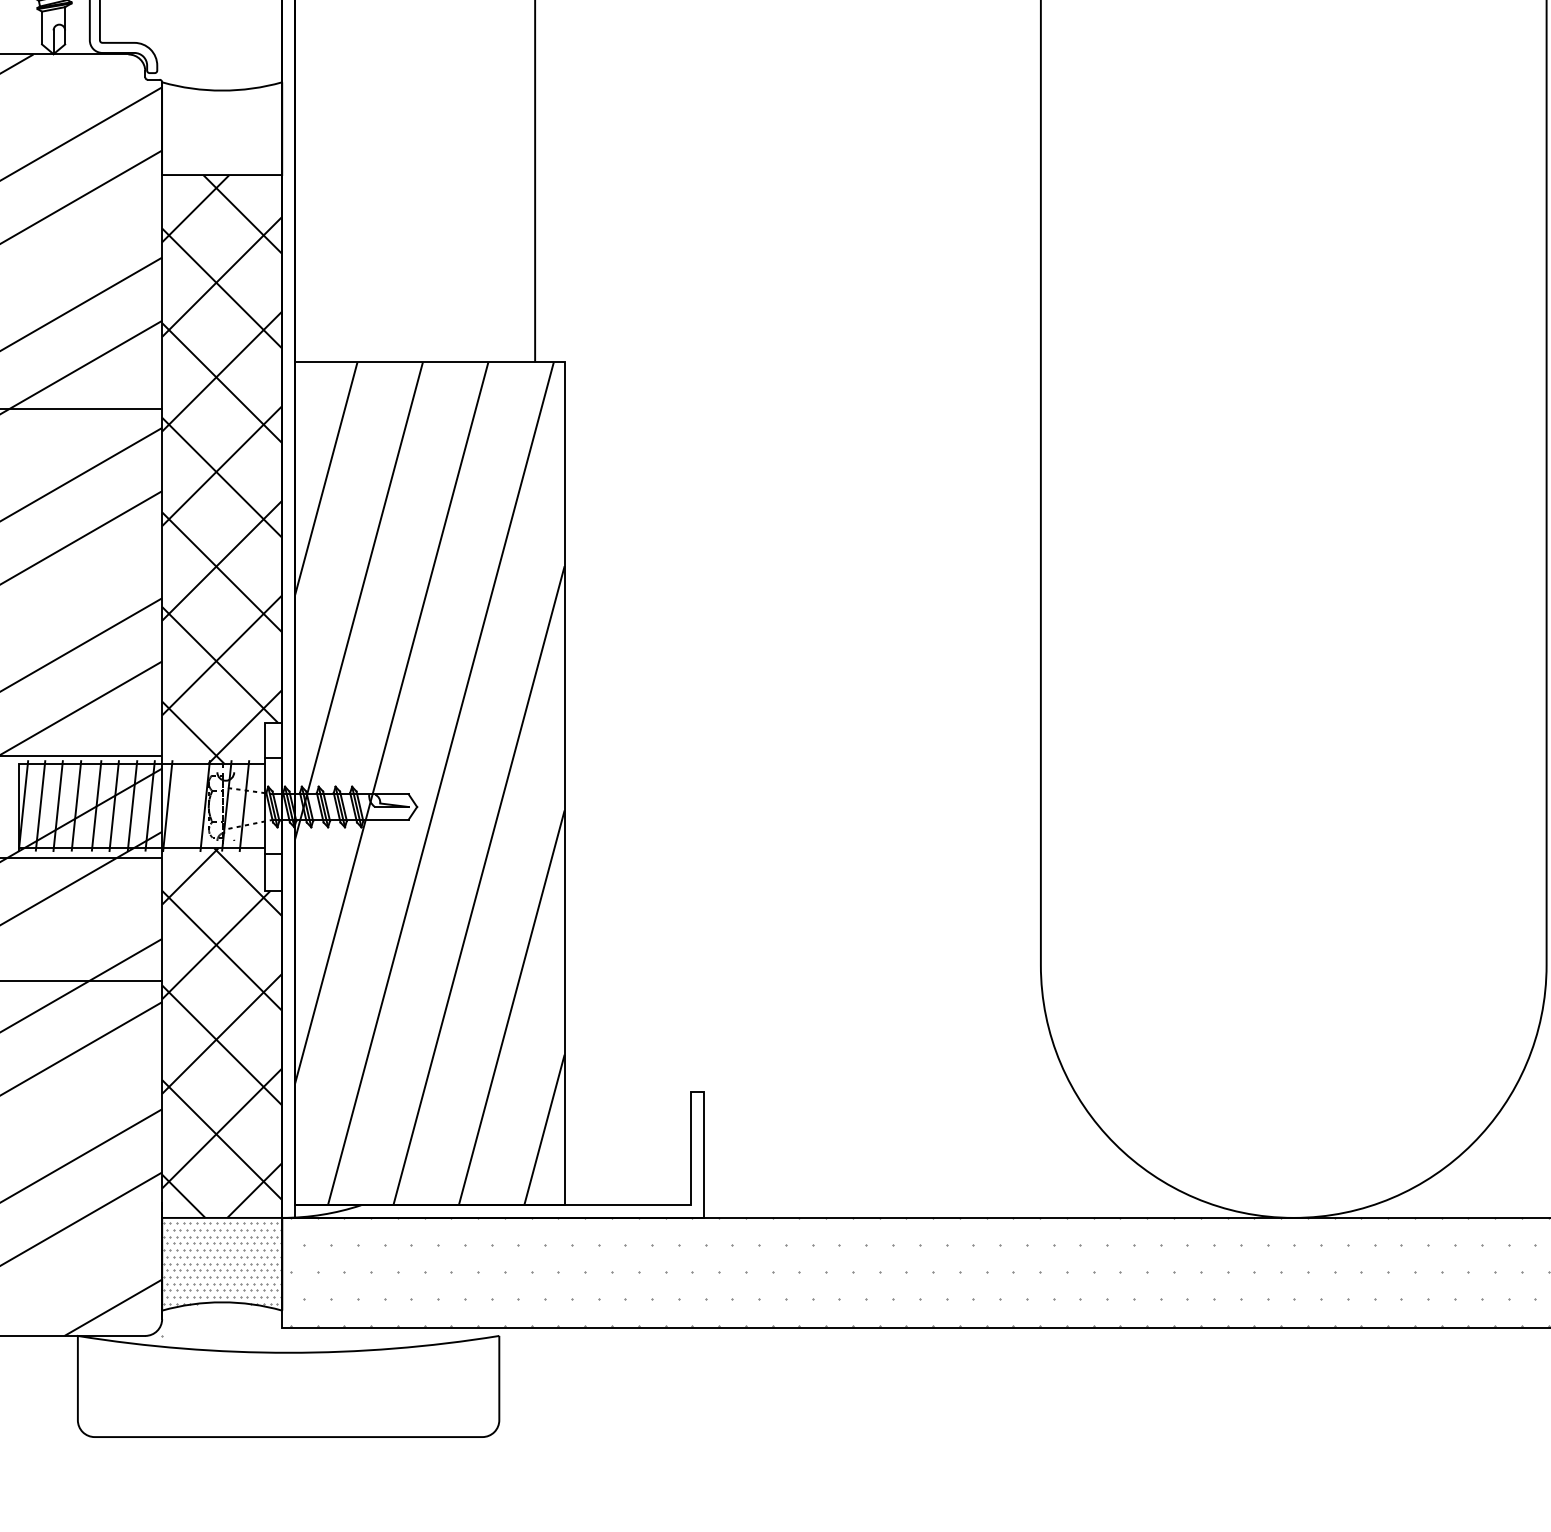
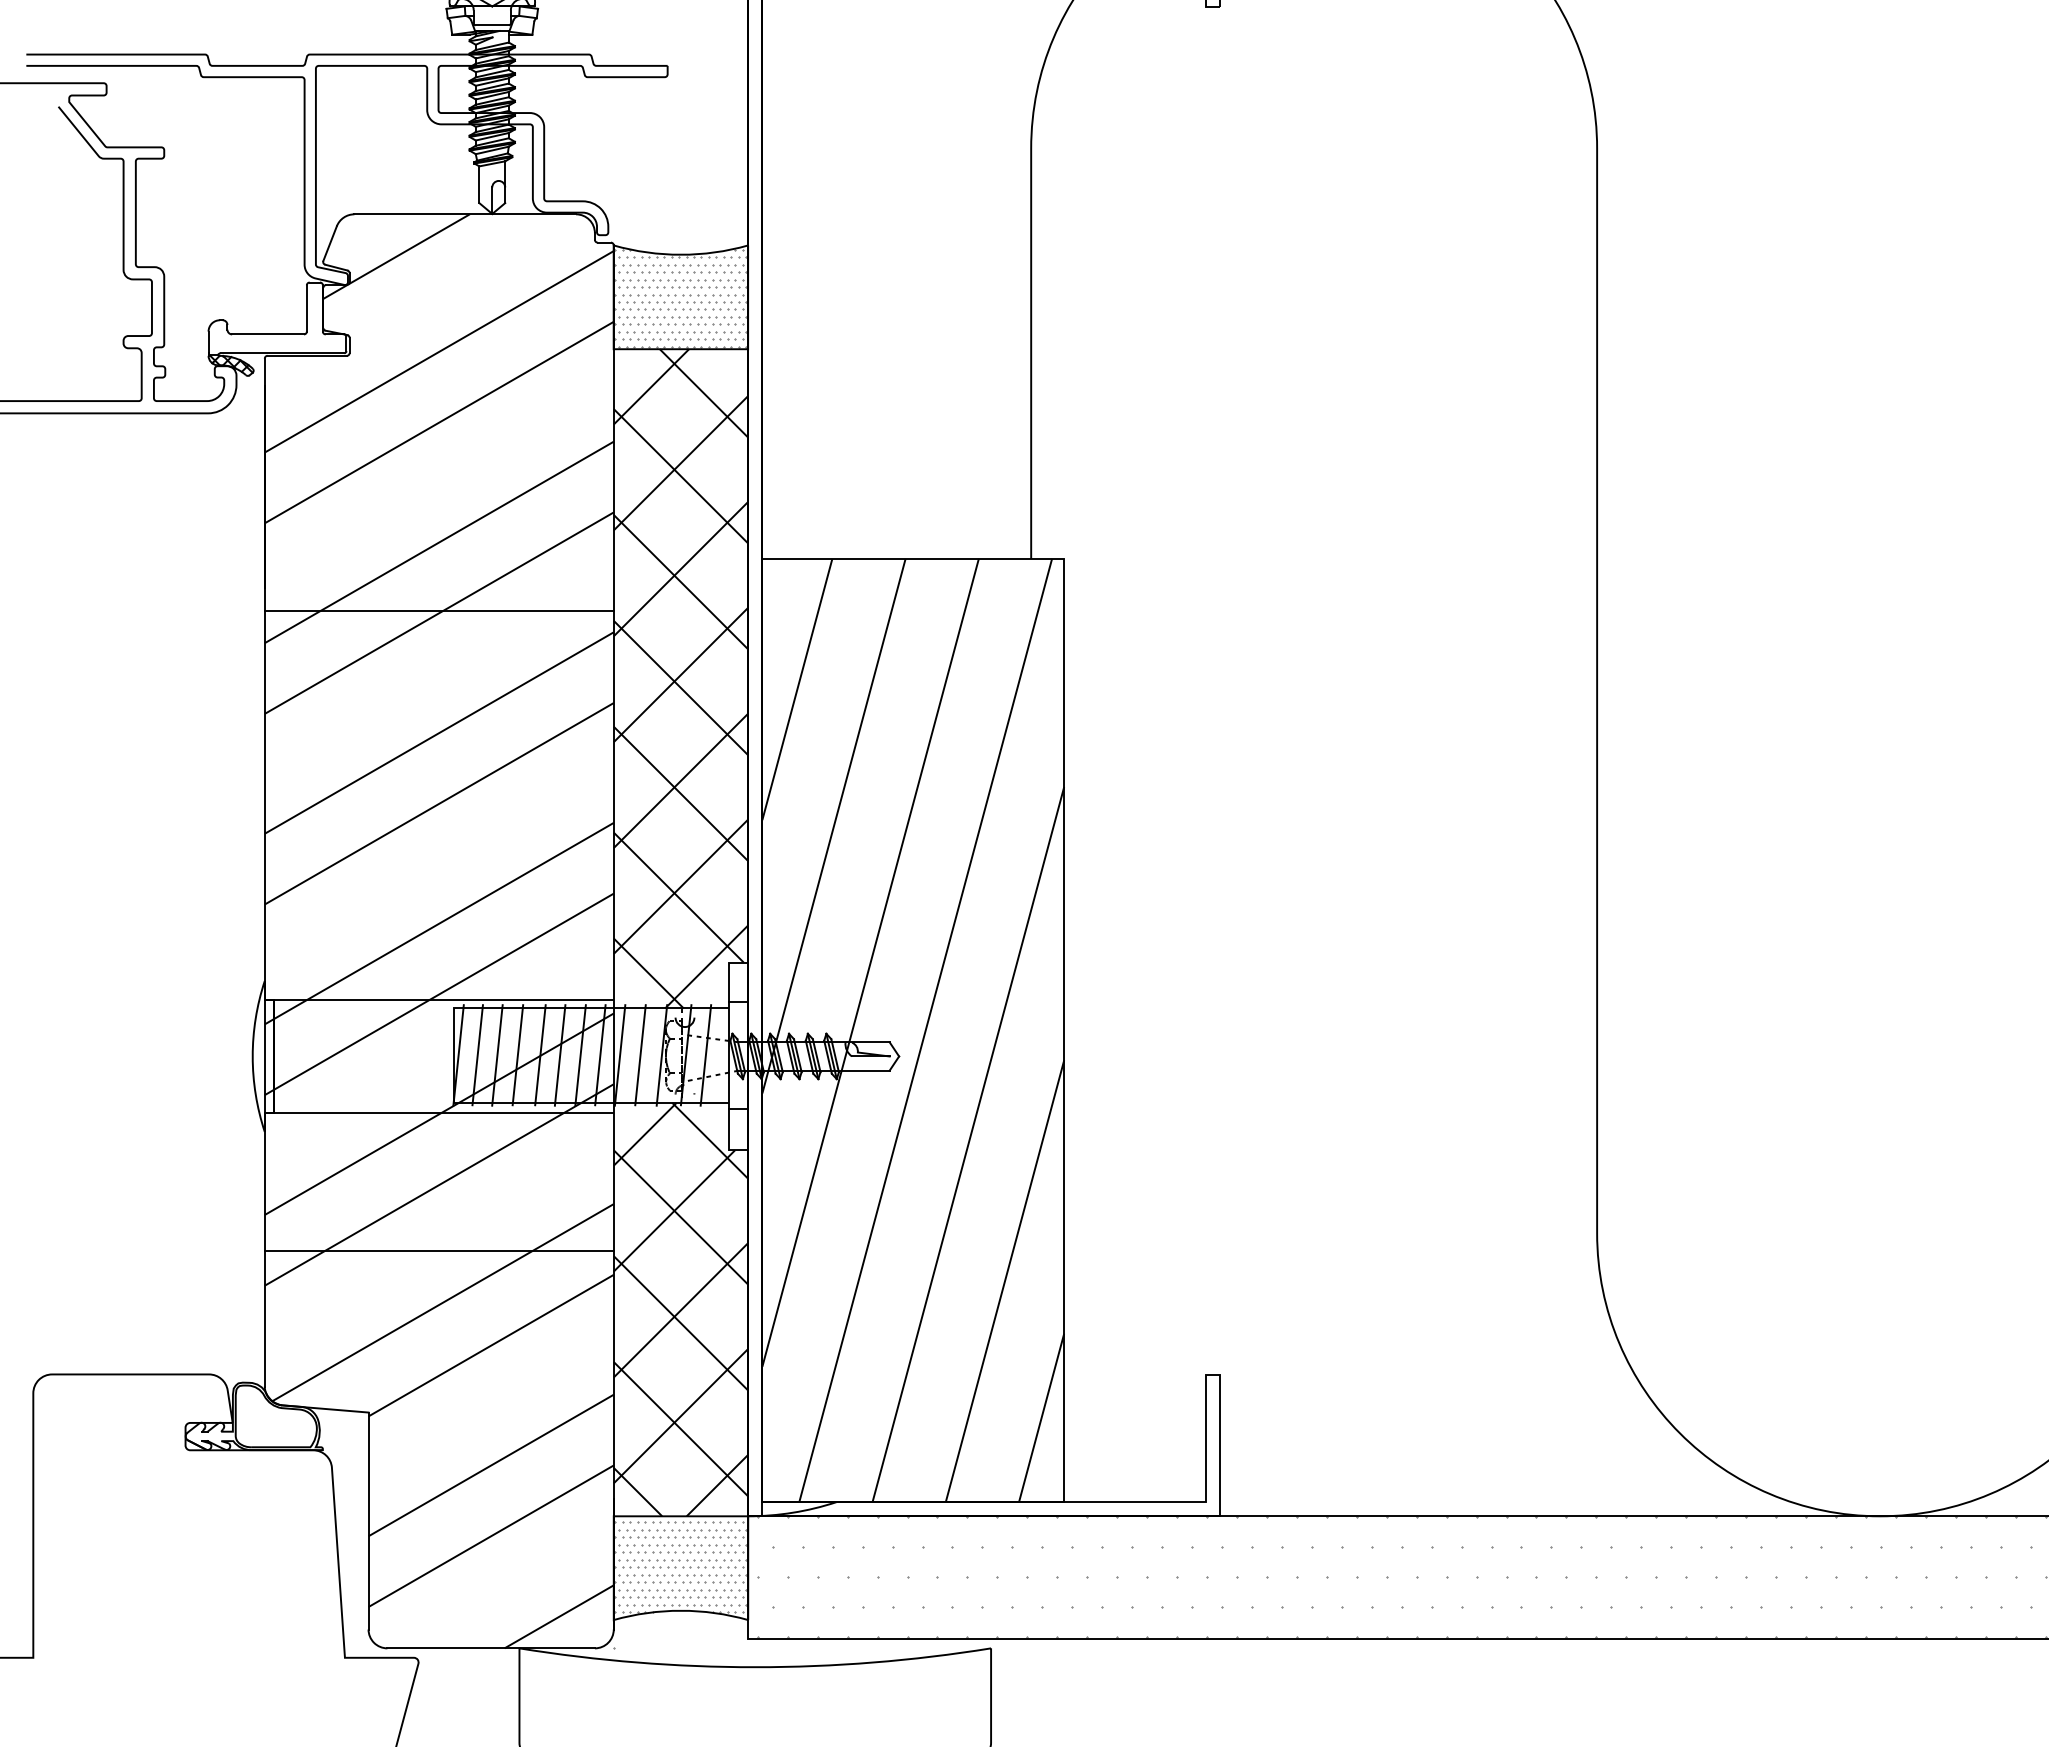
hatch: (221, 128) -> (680, 297), added
line: (186, 806) -> (640, 1055), added

